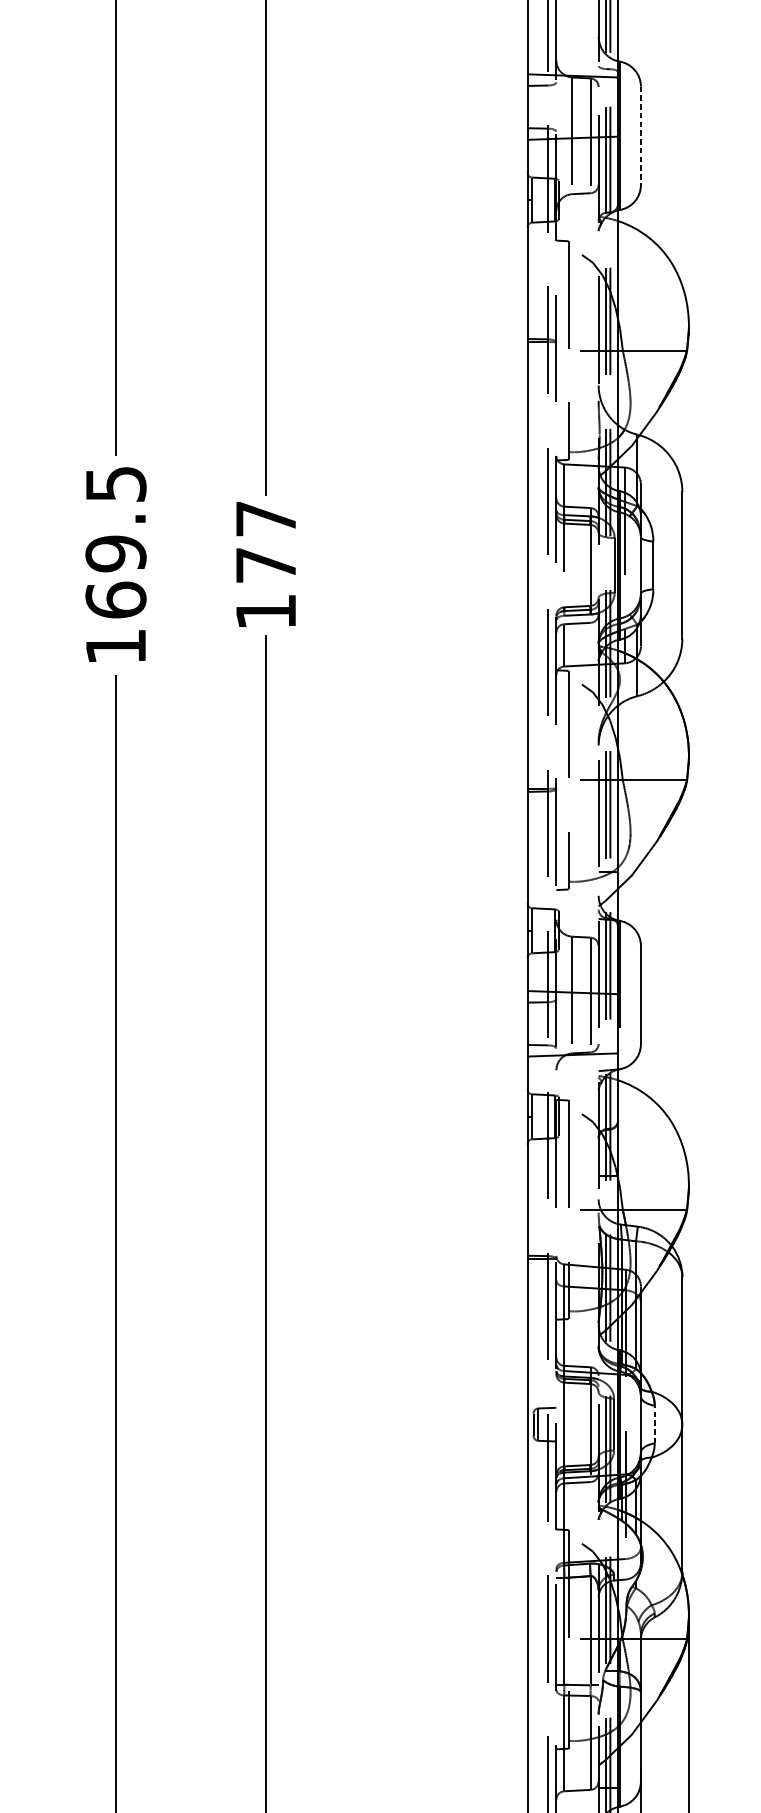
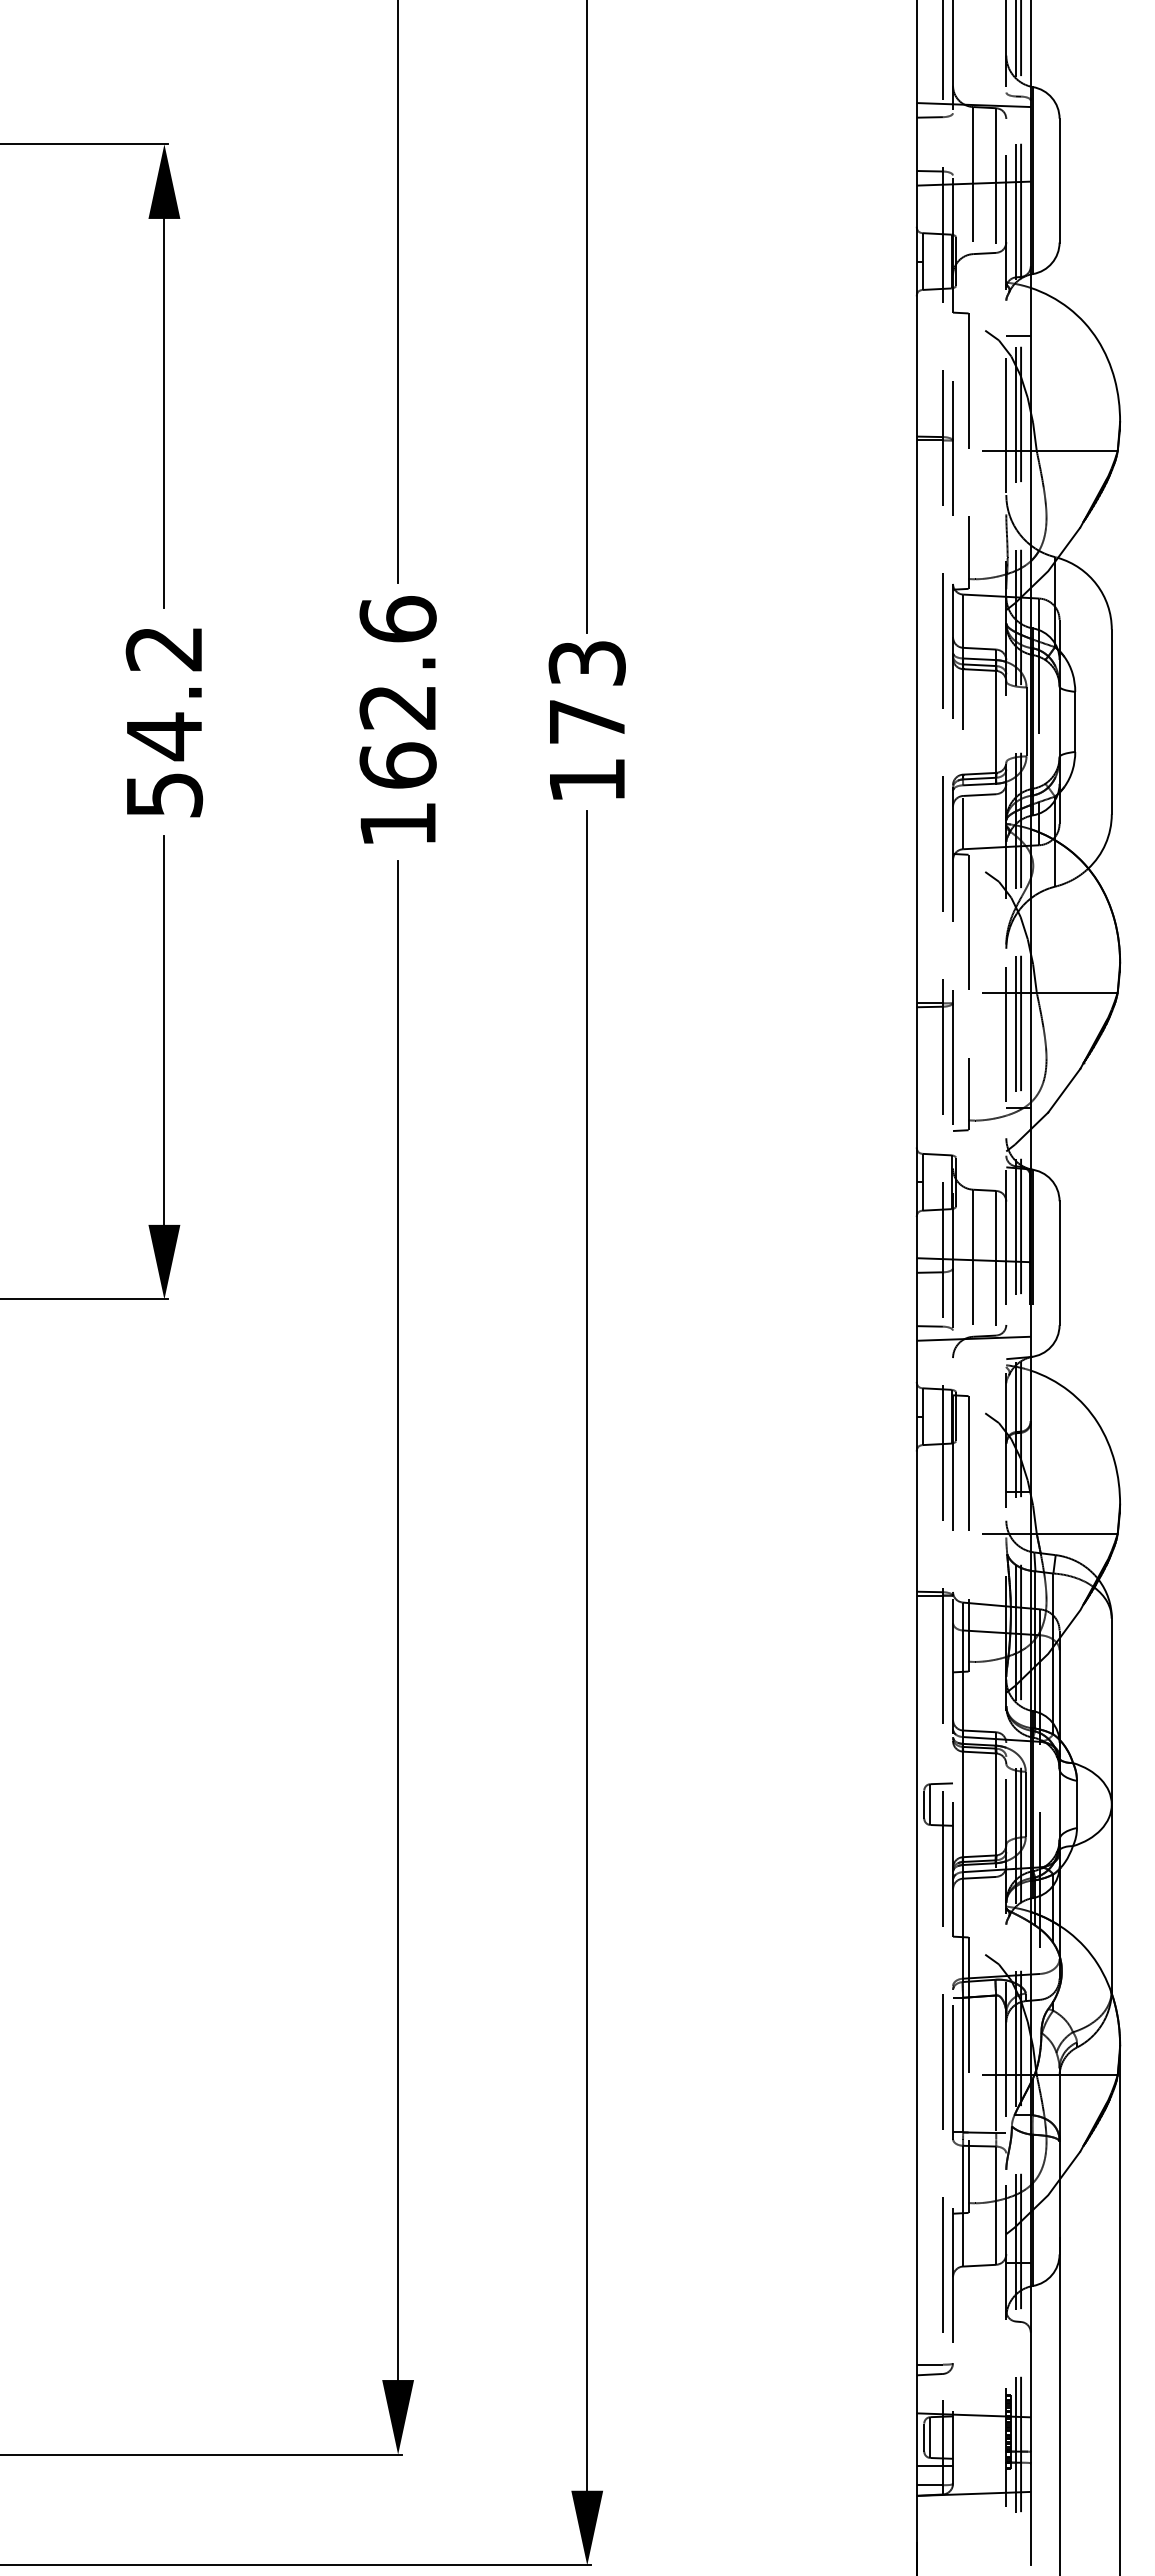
line: (640, 135) -> (1059, 180), dashed -> solid
line: (608, 259) -> (1018, 336), added
text: (115, 519) -> (397, 663), 169.5 -> 162.6
text: (265, 519) -> (586, 663), 177 -> 173
line: (654, 1424) -> (1076, 1804), dashed -> solid

